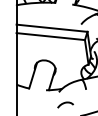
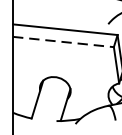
line: (51, 36) -> (64, 41), solid -> dashed

